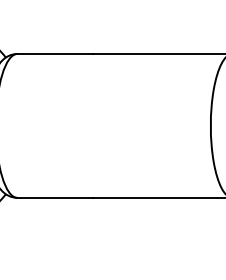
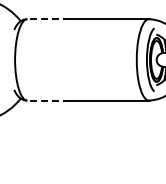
line: (54, 54) -> (48, 19), solid -> dashed
line: (54, 197) -> (48, 100), solid -> dashed

